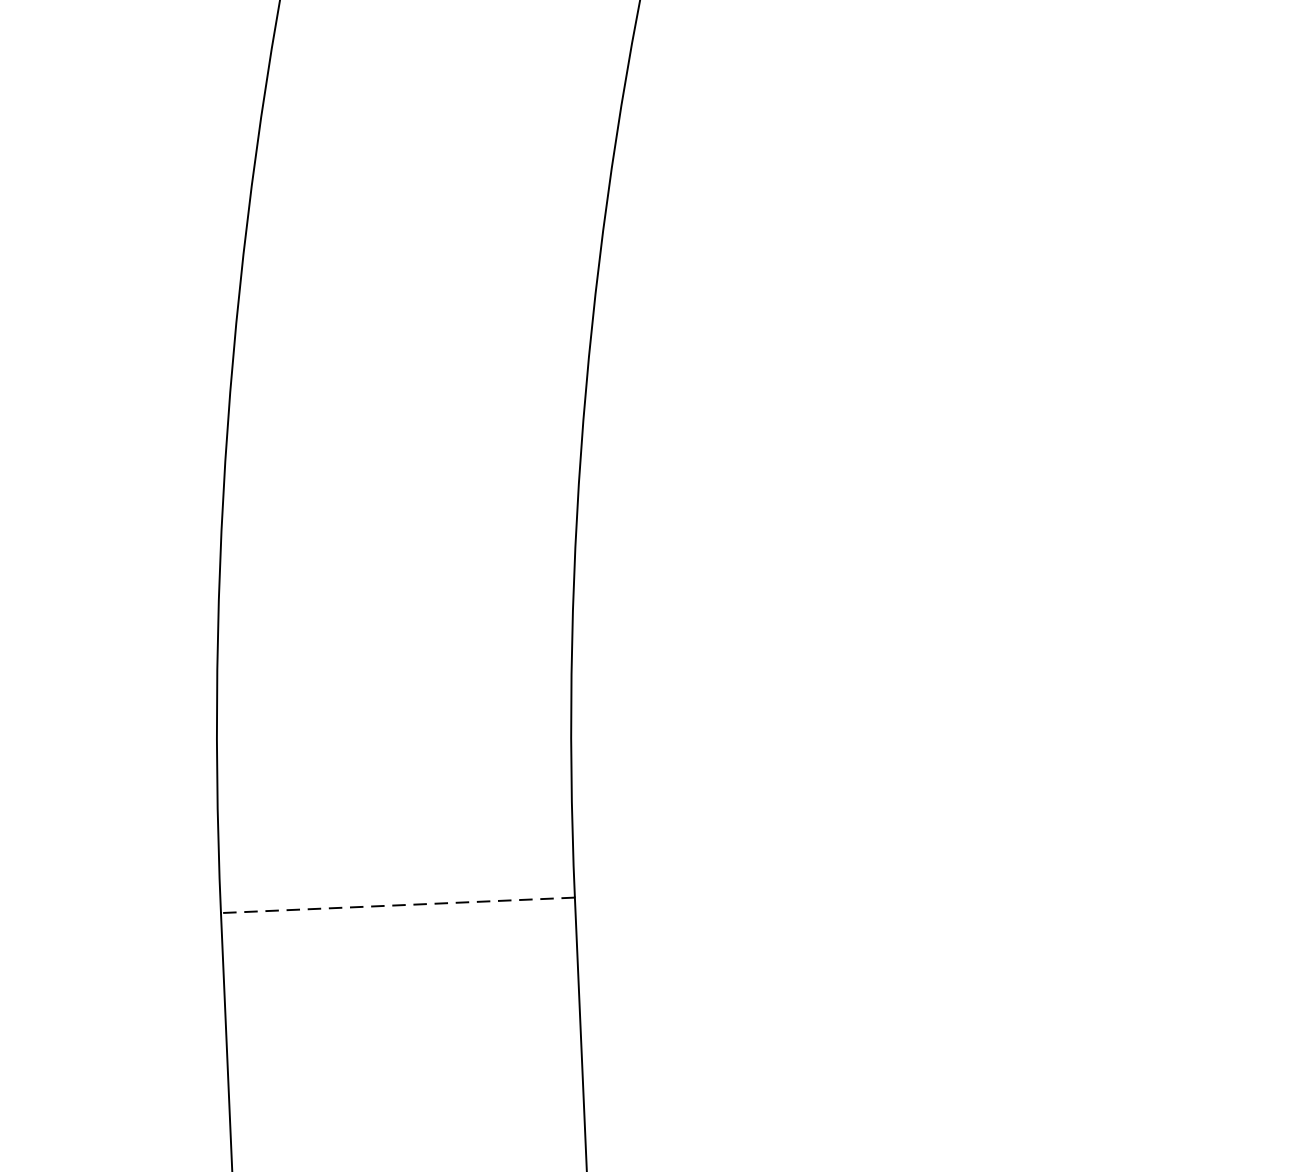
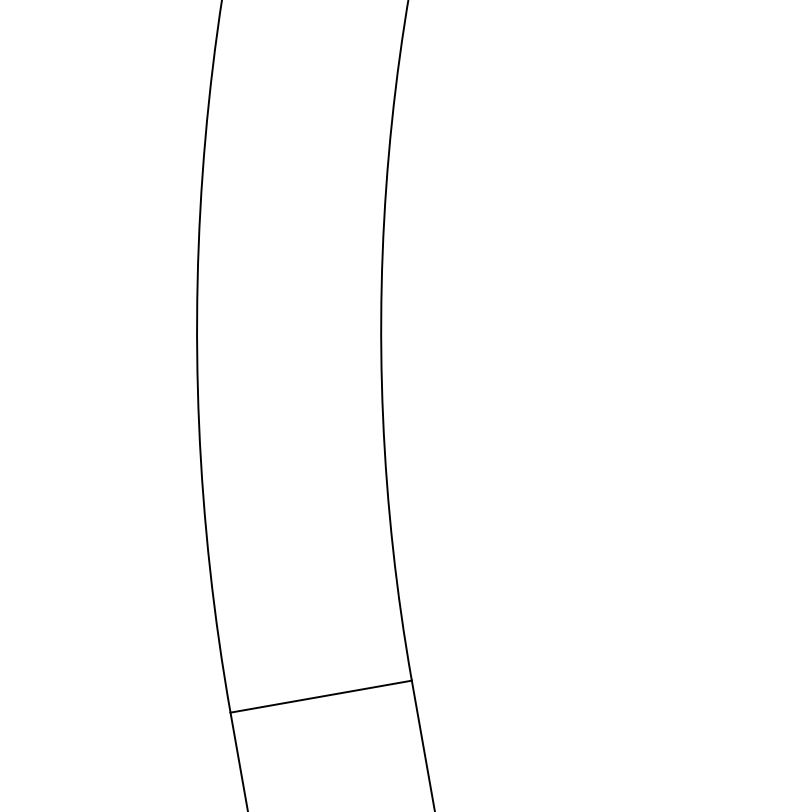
line: (396, 904) -> (320, 696), dashed -> solid

